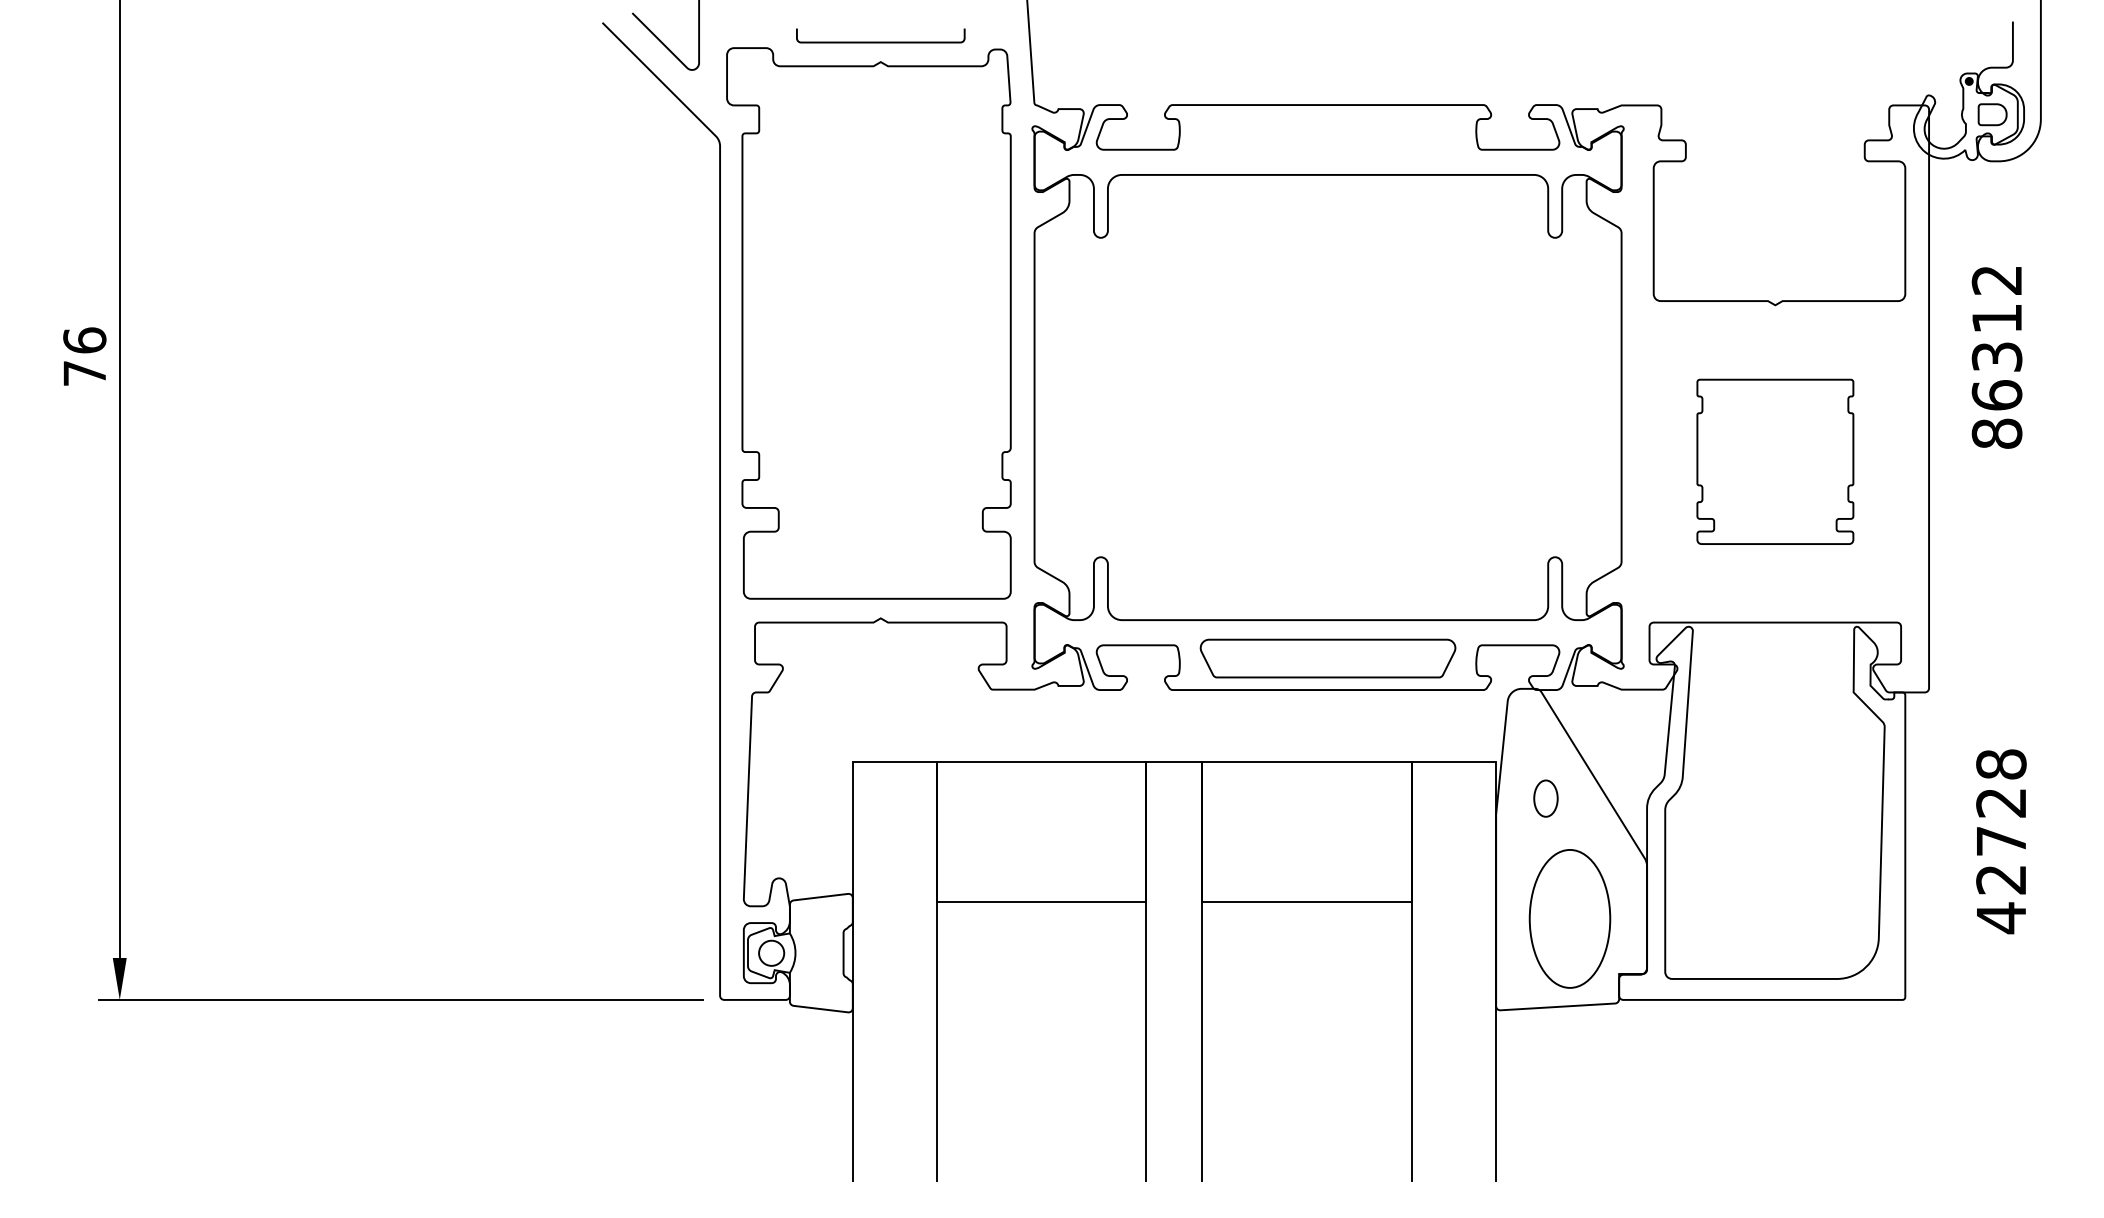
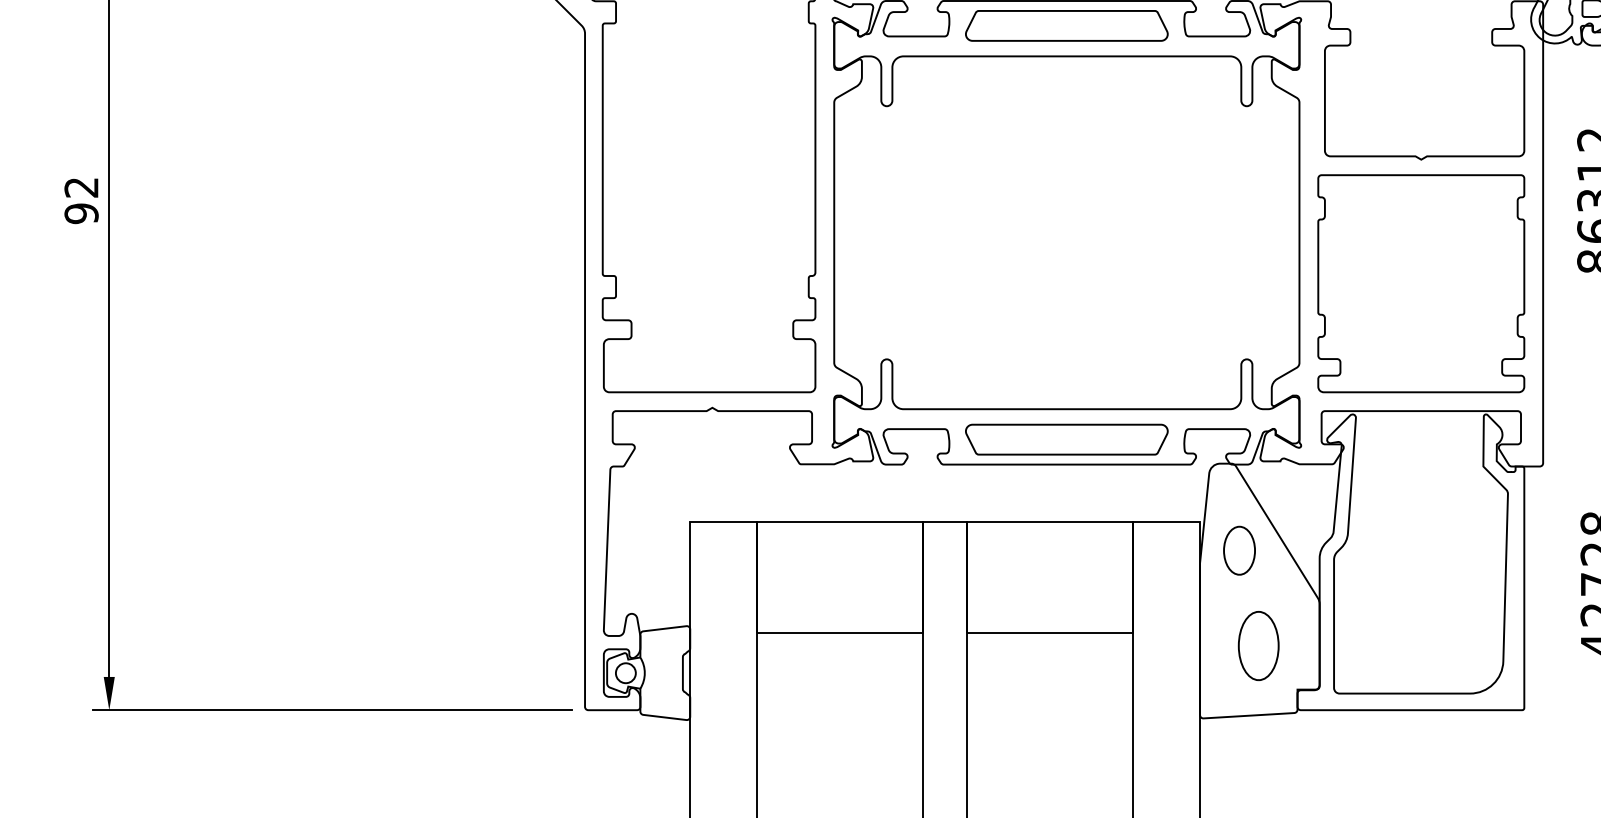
curve: (1327, 118) -> (1066, 11), added
text: (84, 356) -> (81, 200), 76 -> 92
part: (1775, 461) -> (1421, 283), size x1.67
part: (1545, 798) -> (1239, 550), size x1.67
part: (1570, 918) -> (1258, 645), size x0.62

